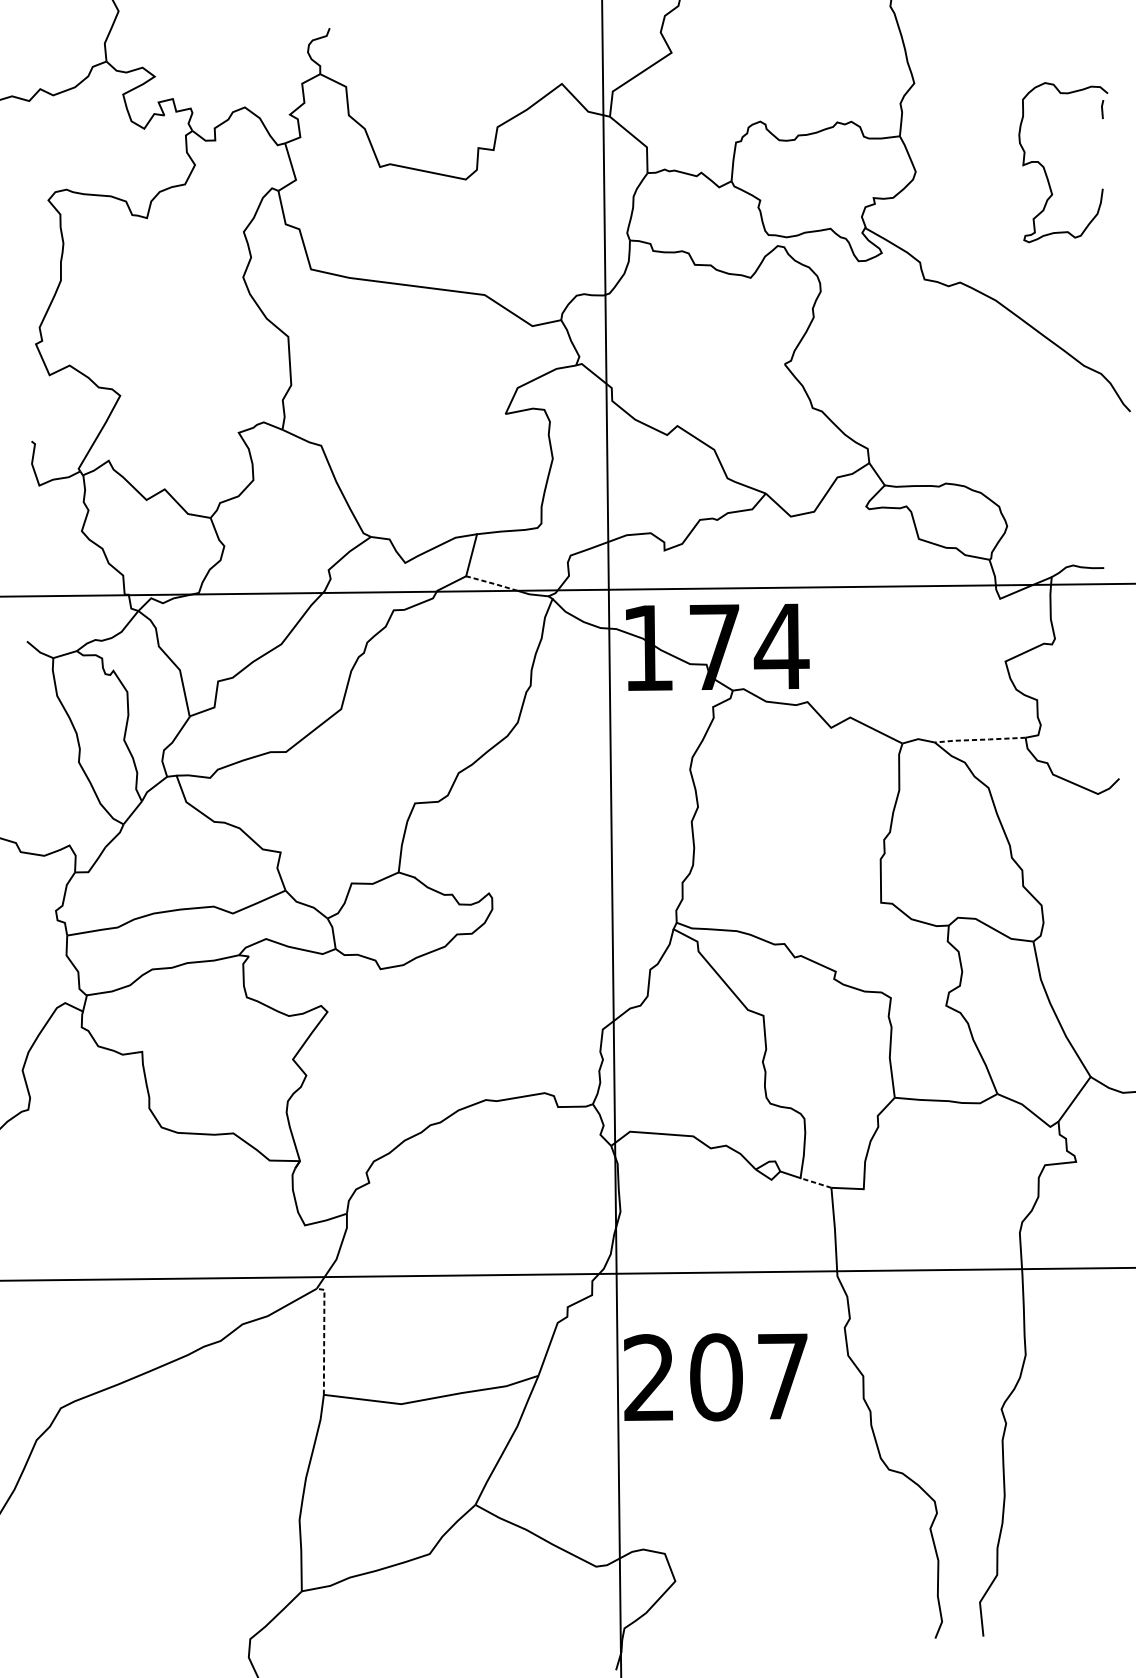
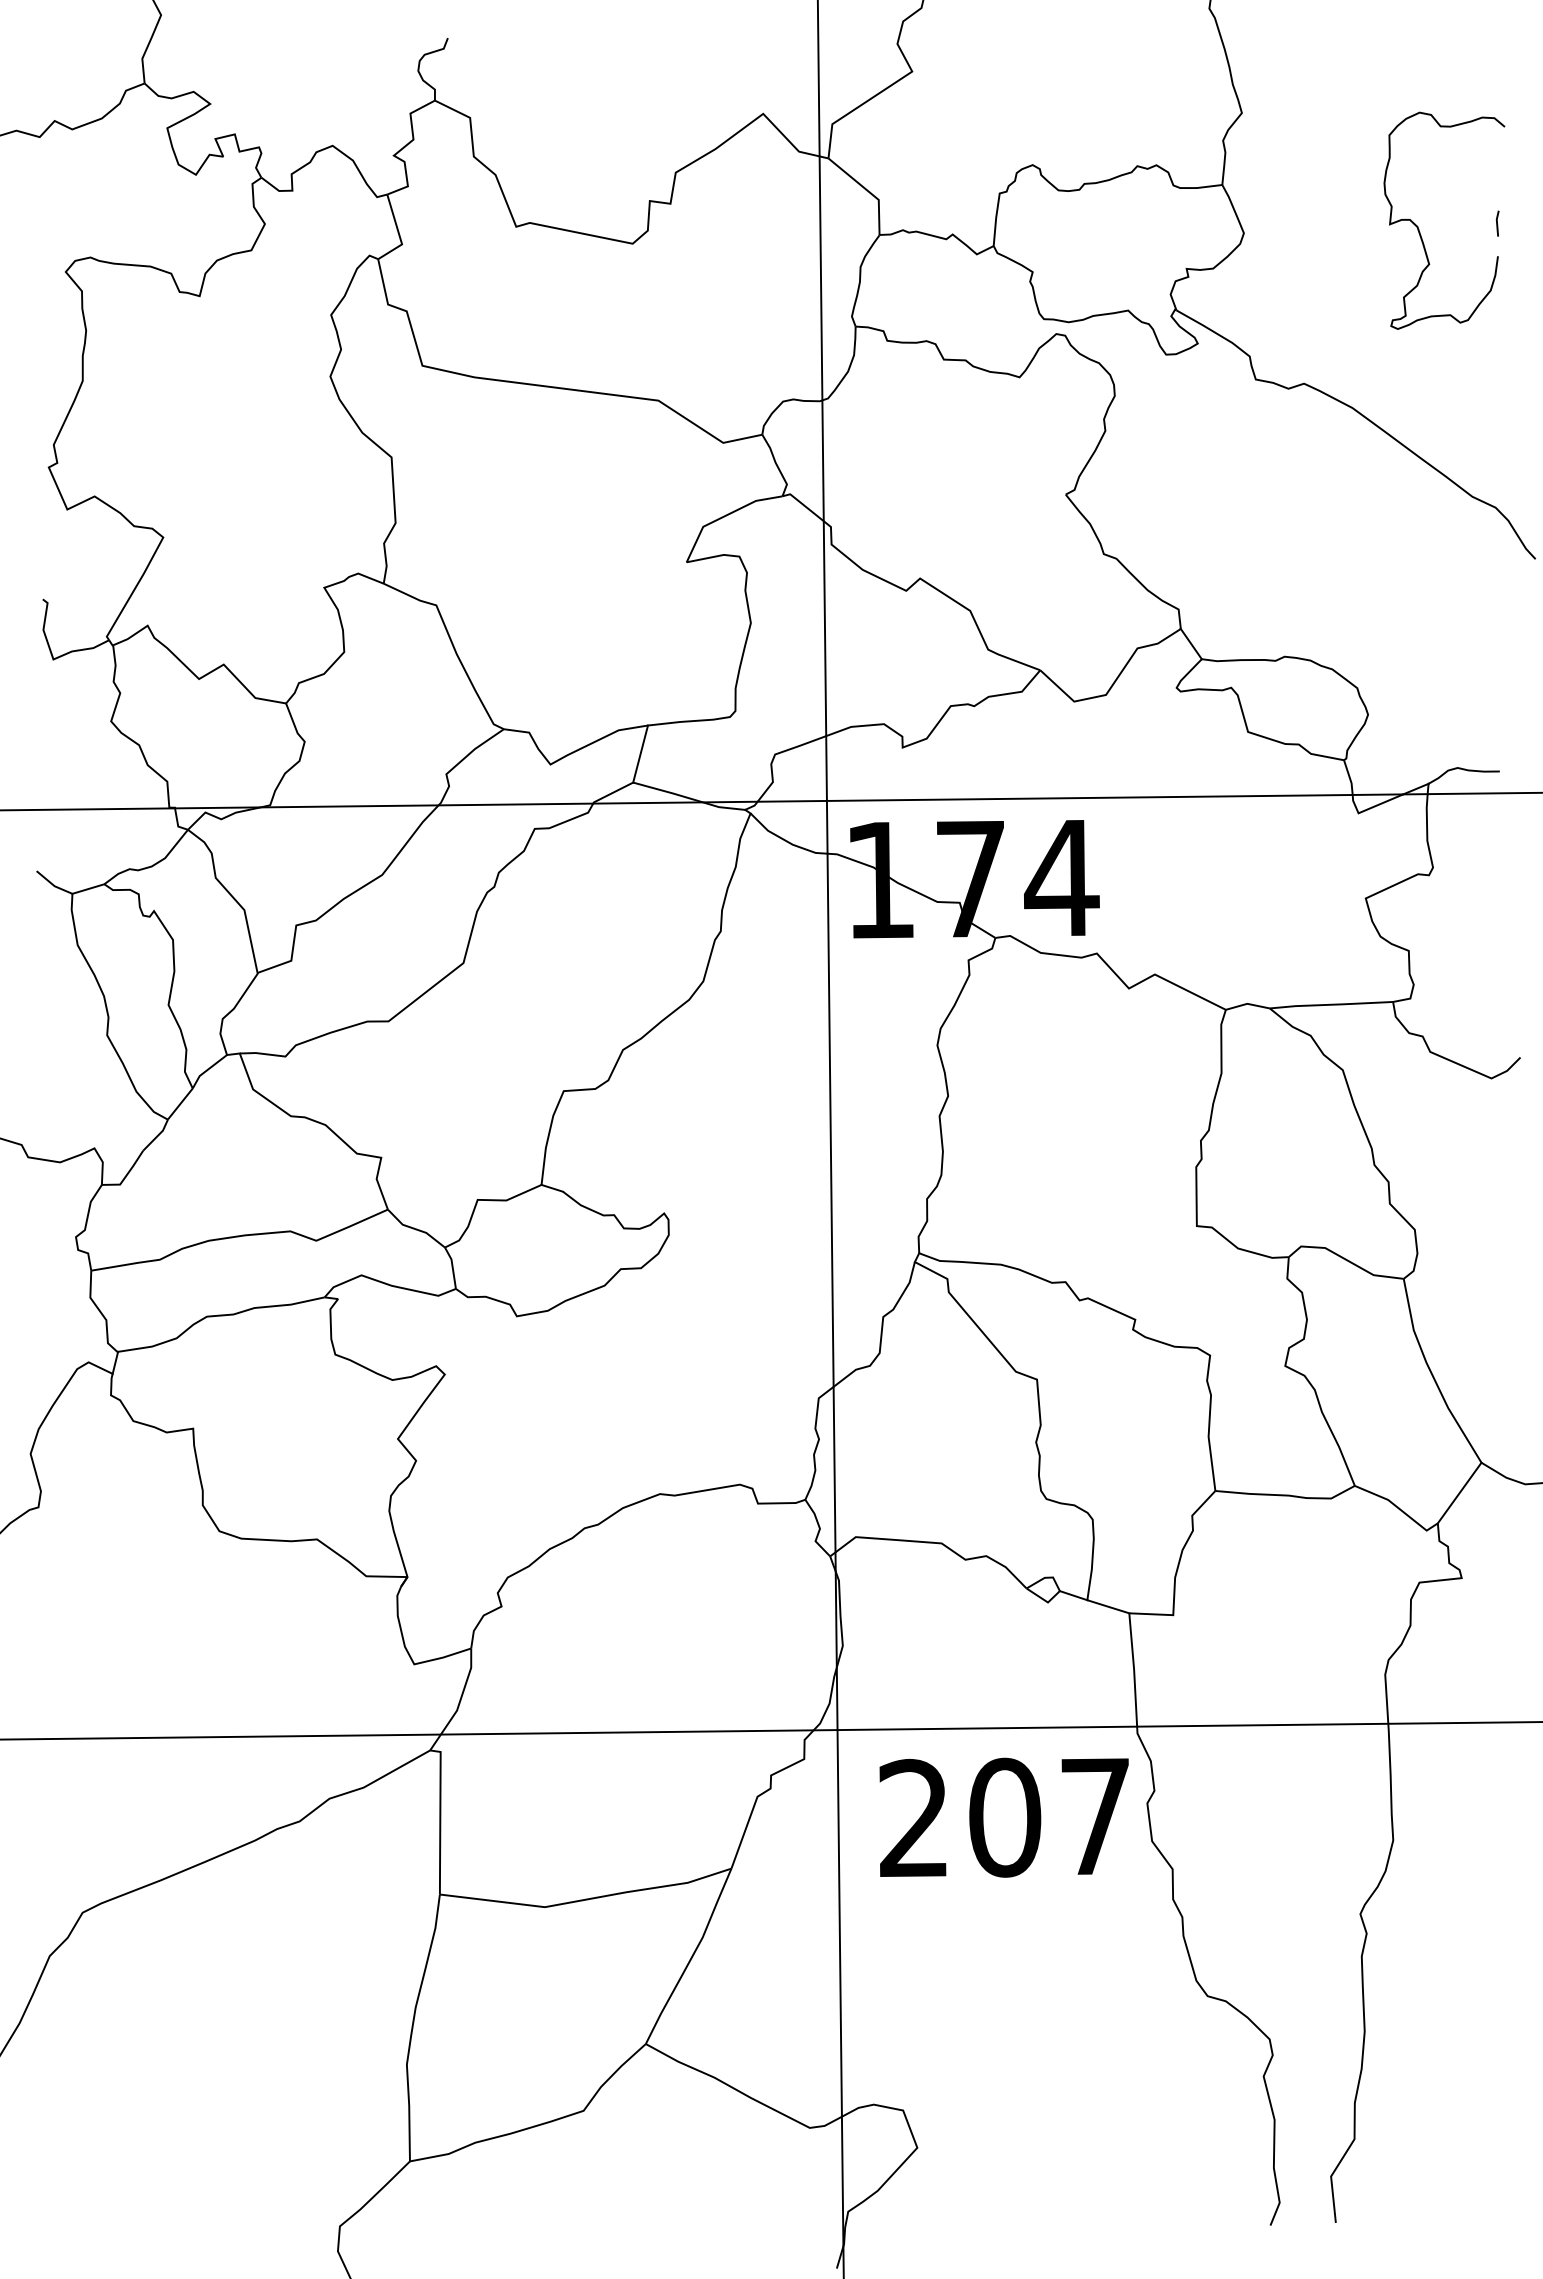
line: (1102, 109) -> (1497, 223), moved
line: (492, 583) -> (668, 792), dashed -> solid
line: (980, 739) -> (1331, 1004), dashed -> solid
line: (816, 1182) -> (1108, 1606), dashed -> solid
line: (324, 1337) -> (440, 1816), dashed -> solid
text: (715, 1377) -> (1003, 1817), moved

